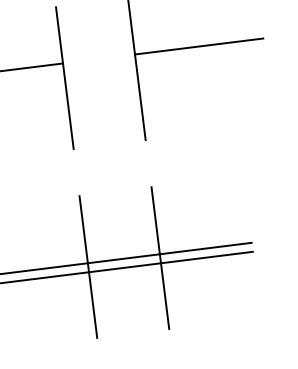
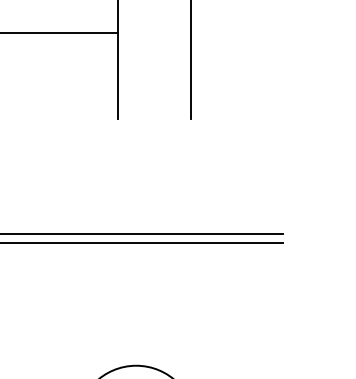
line: (198, 46) -> (254, 32), removed
line: (160, 257) -> (190, 237), removed
line: (88, 266) -> (118, 237), removed

